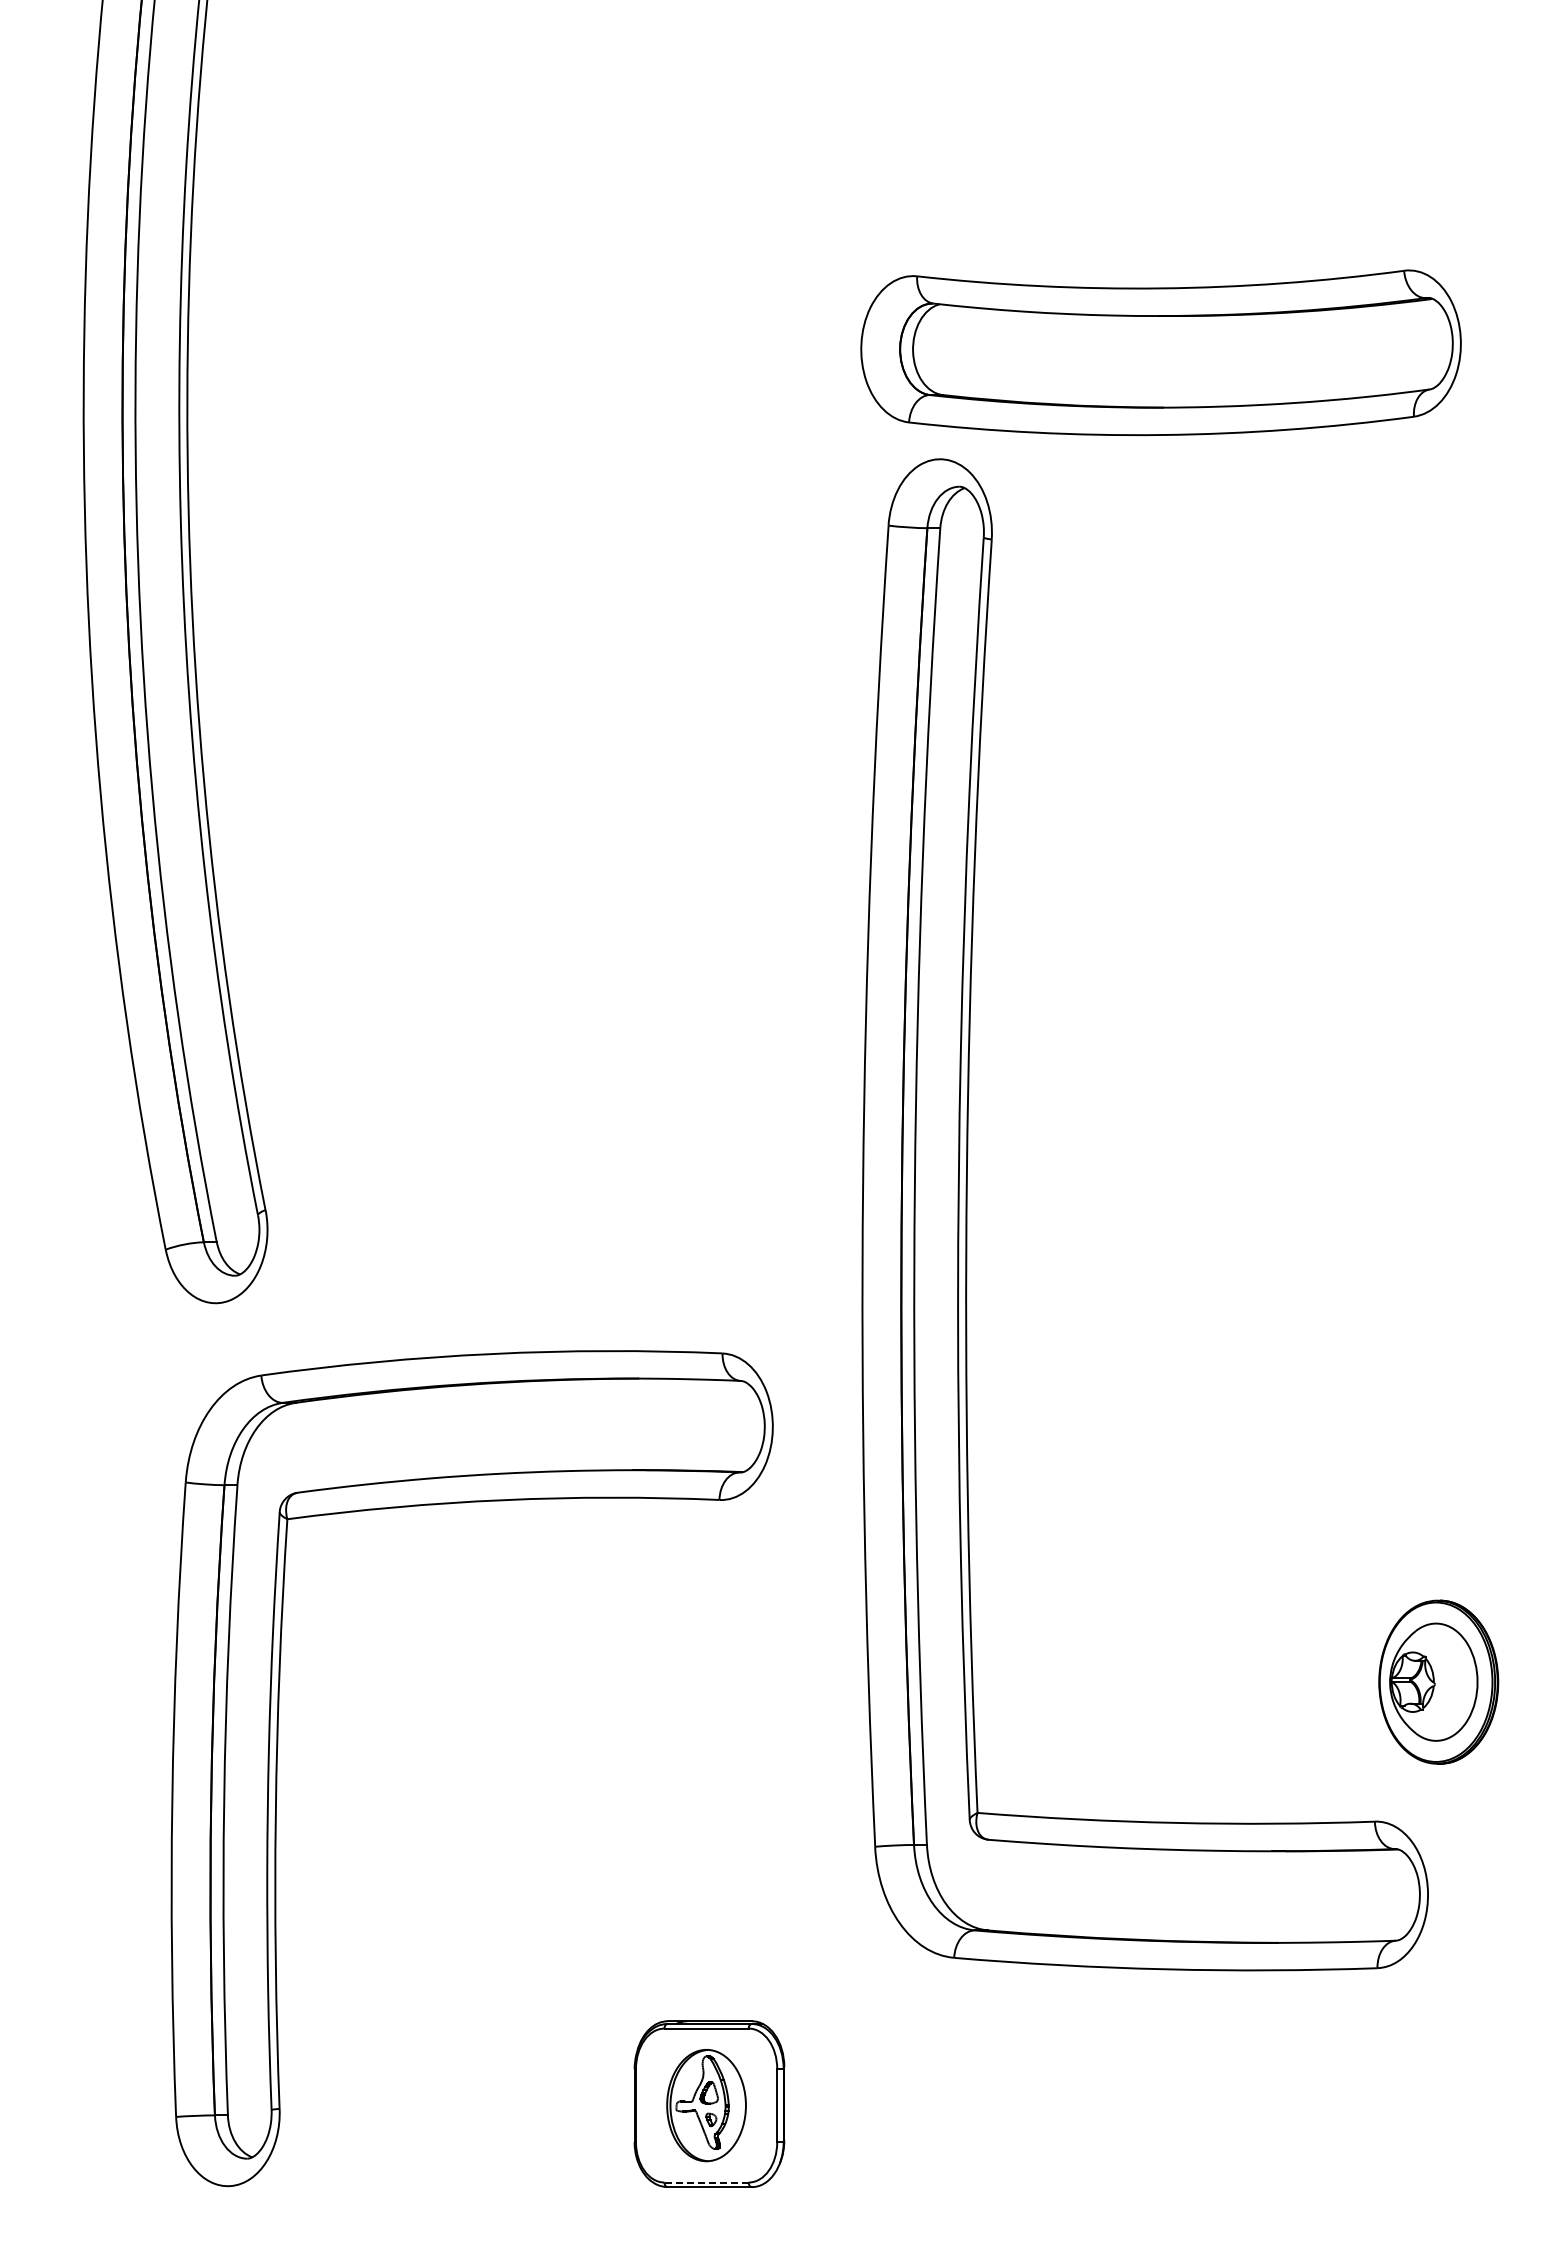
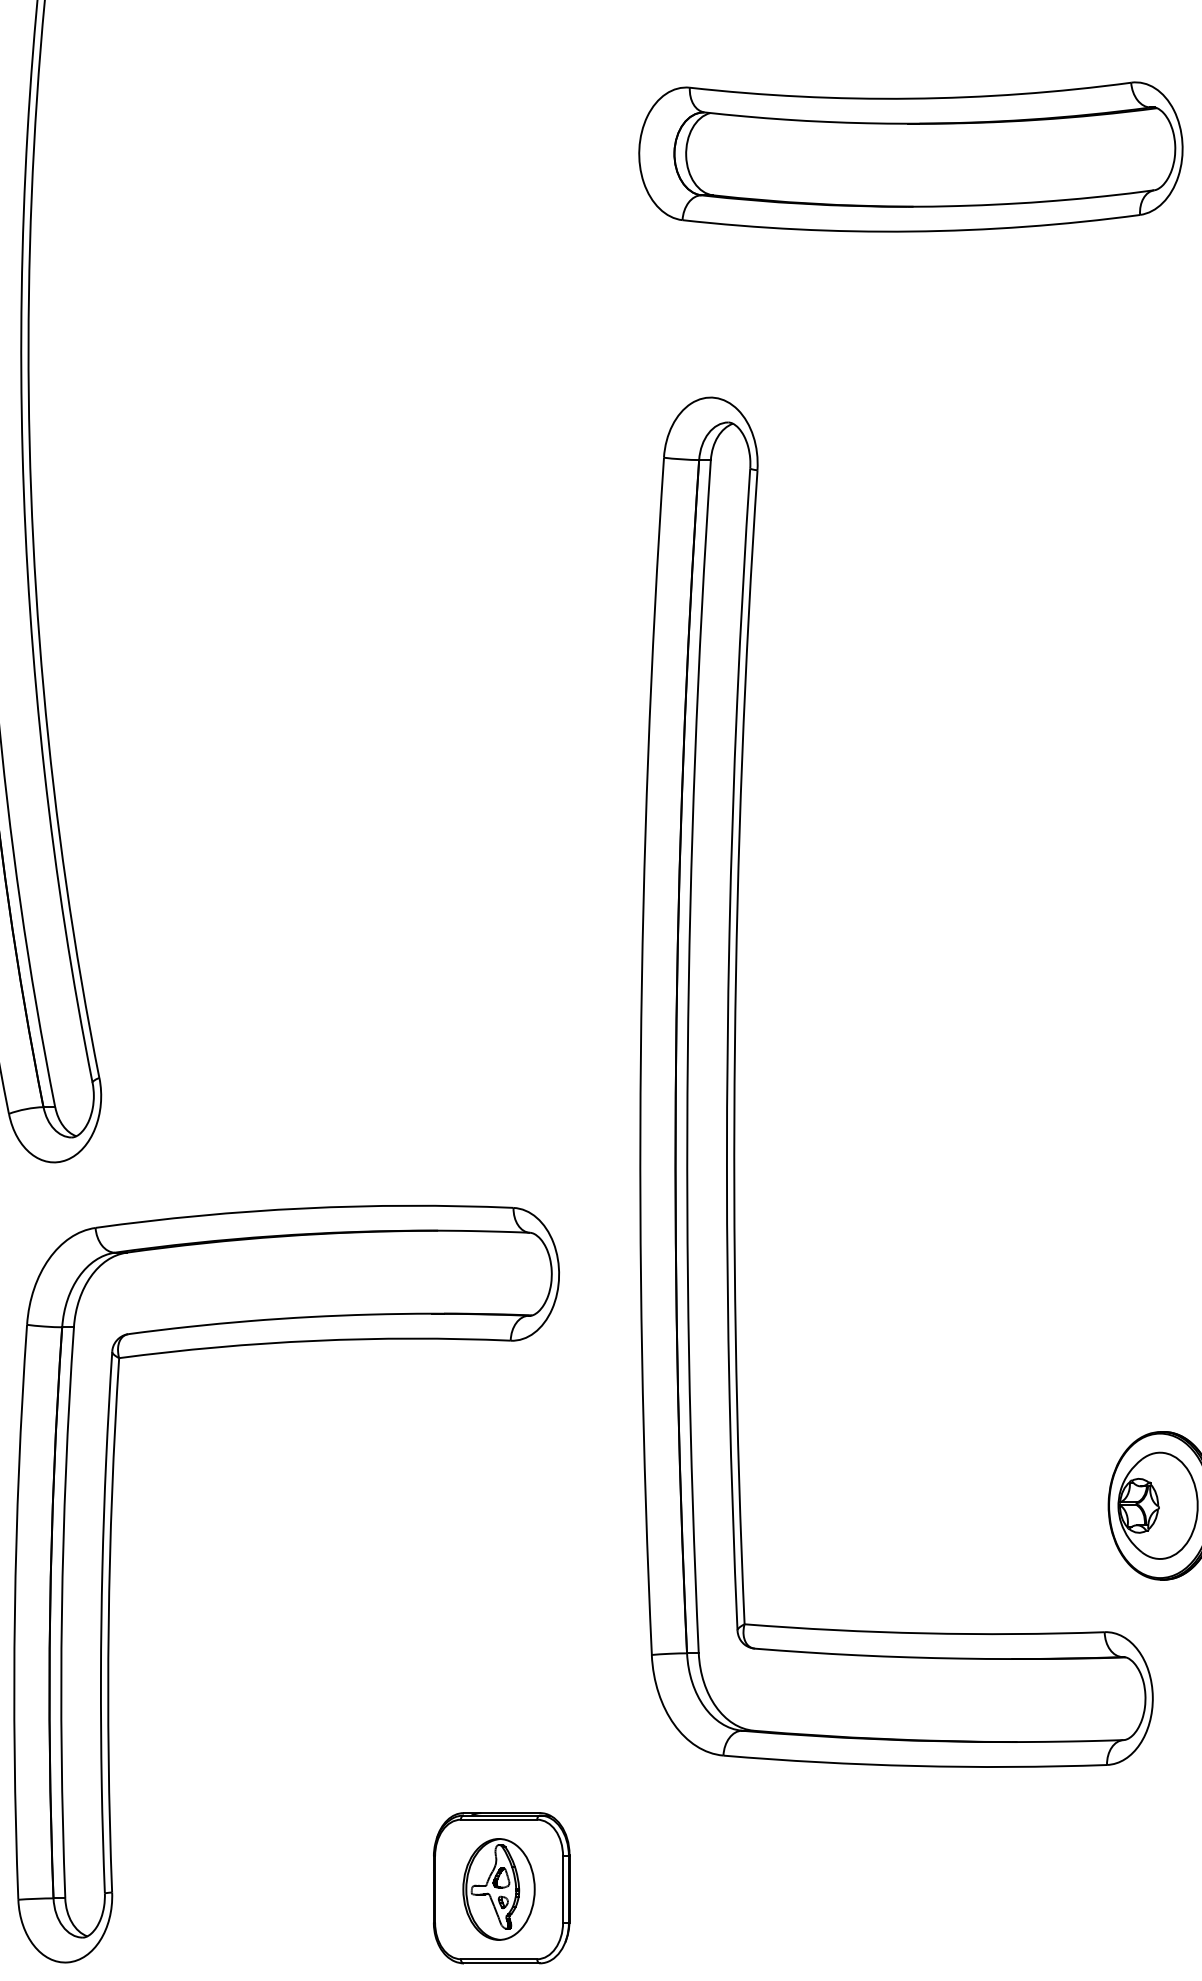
part: (1160, 352) -> (910, 156), moved
line: (706, 2182) -> (498, 1959), dashed -> solid

